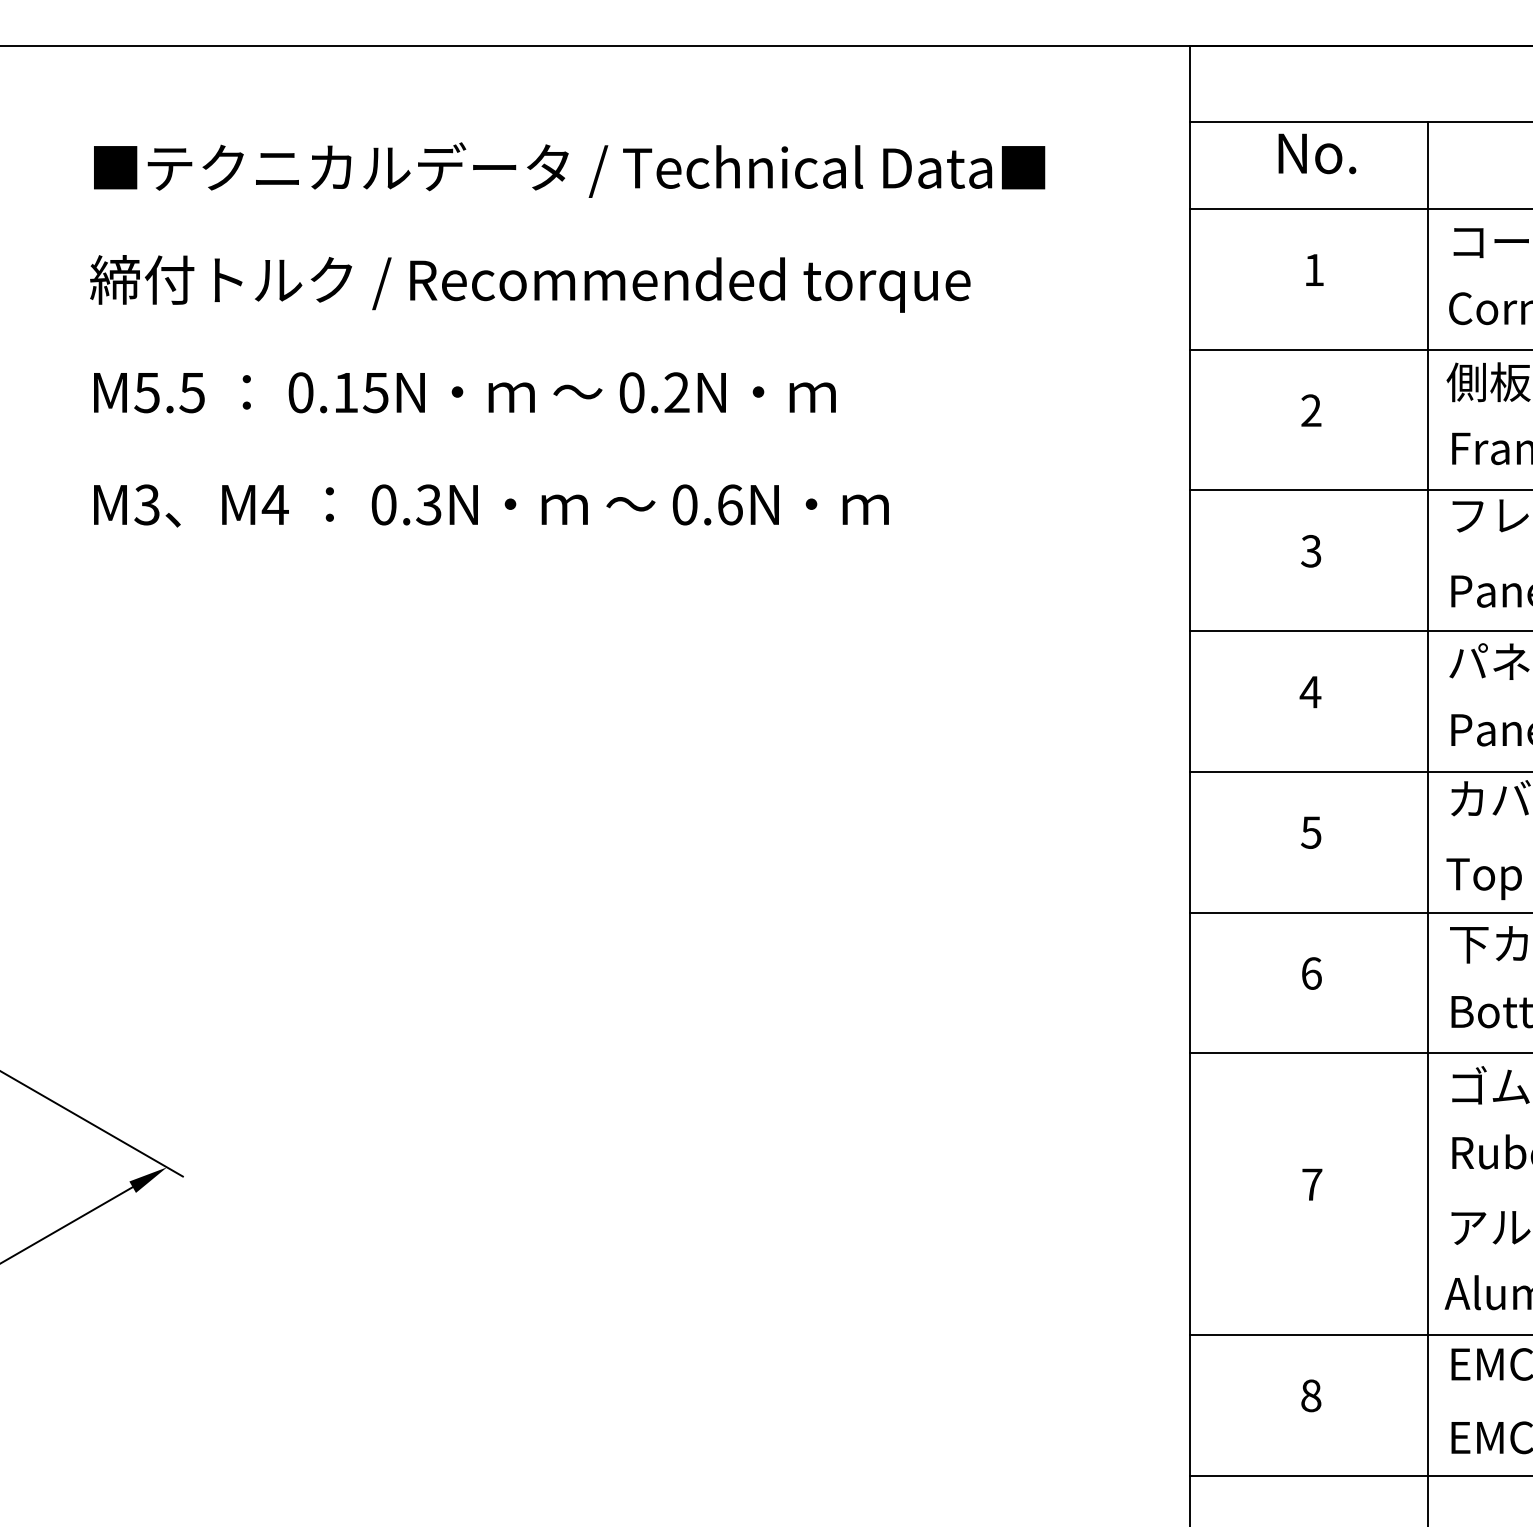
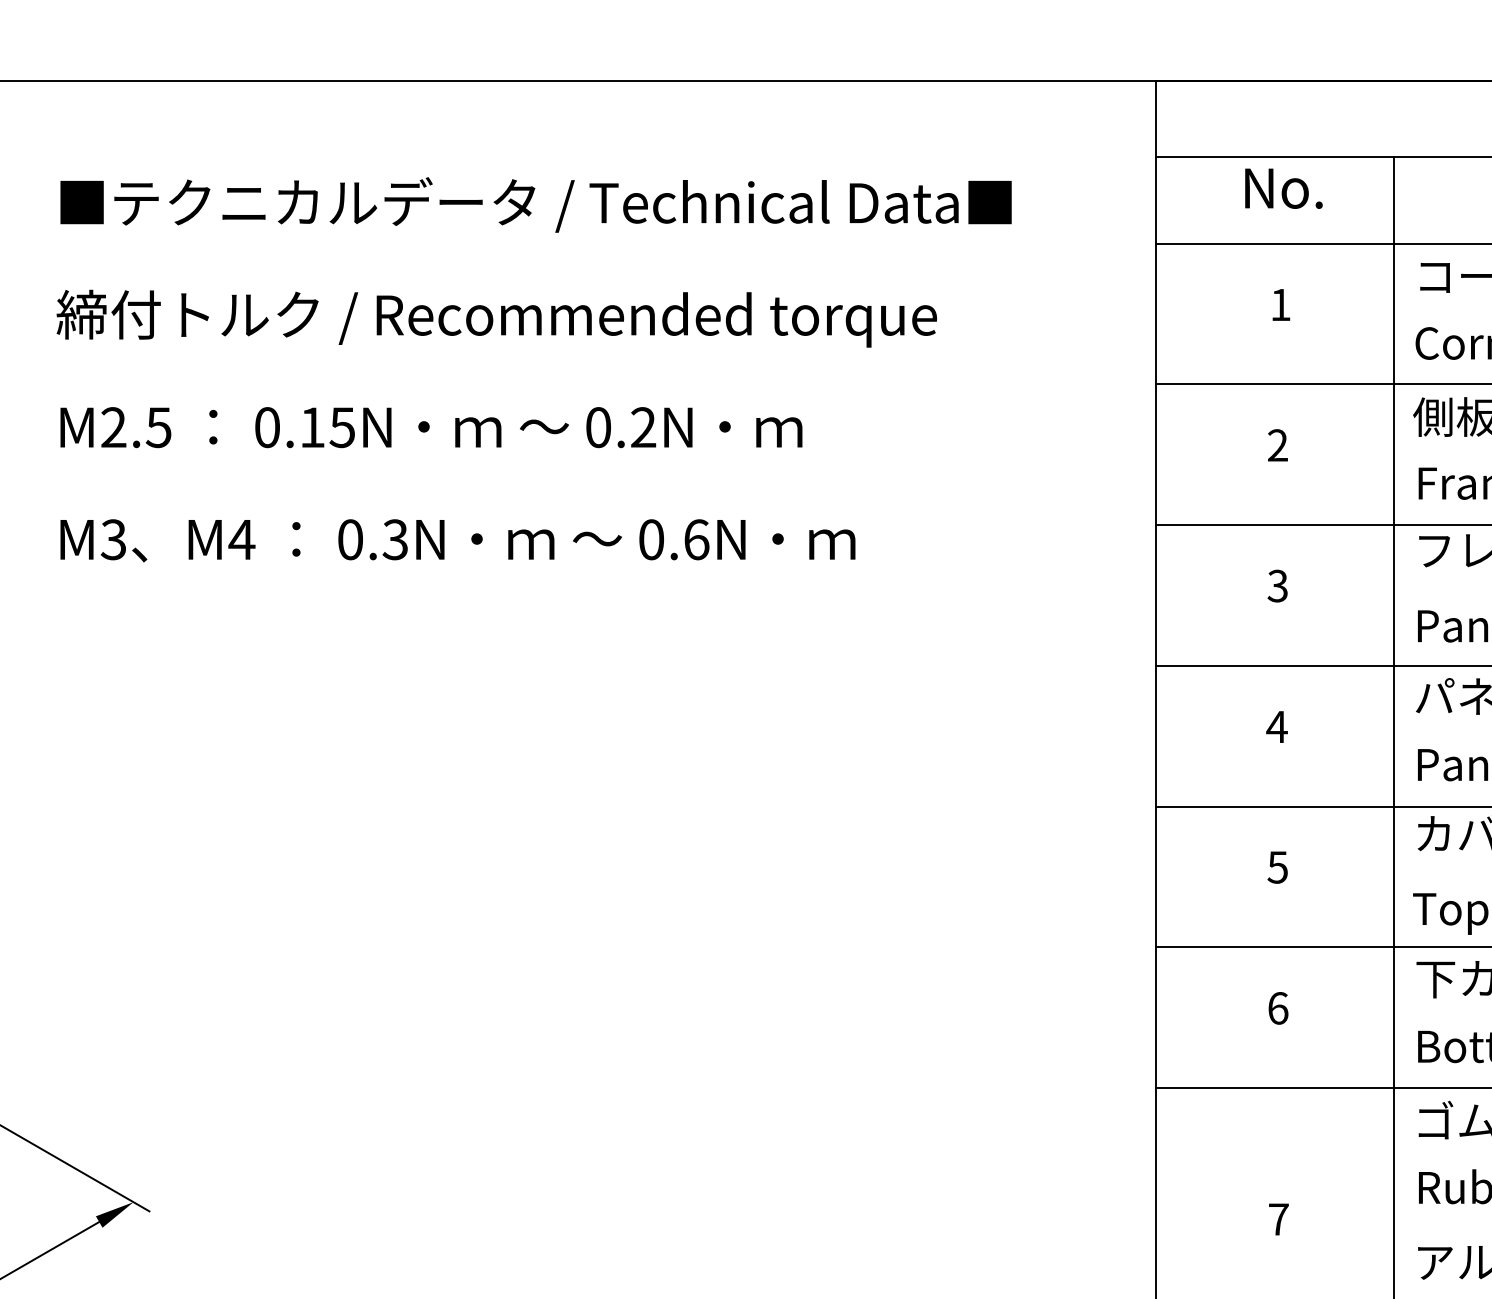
text: (146, 392) -> (113, 427), M5.5 -> M2.5

